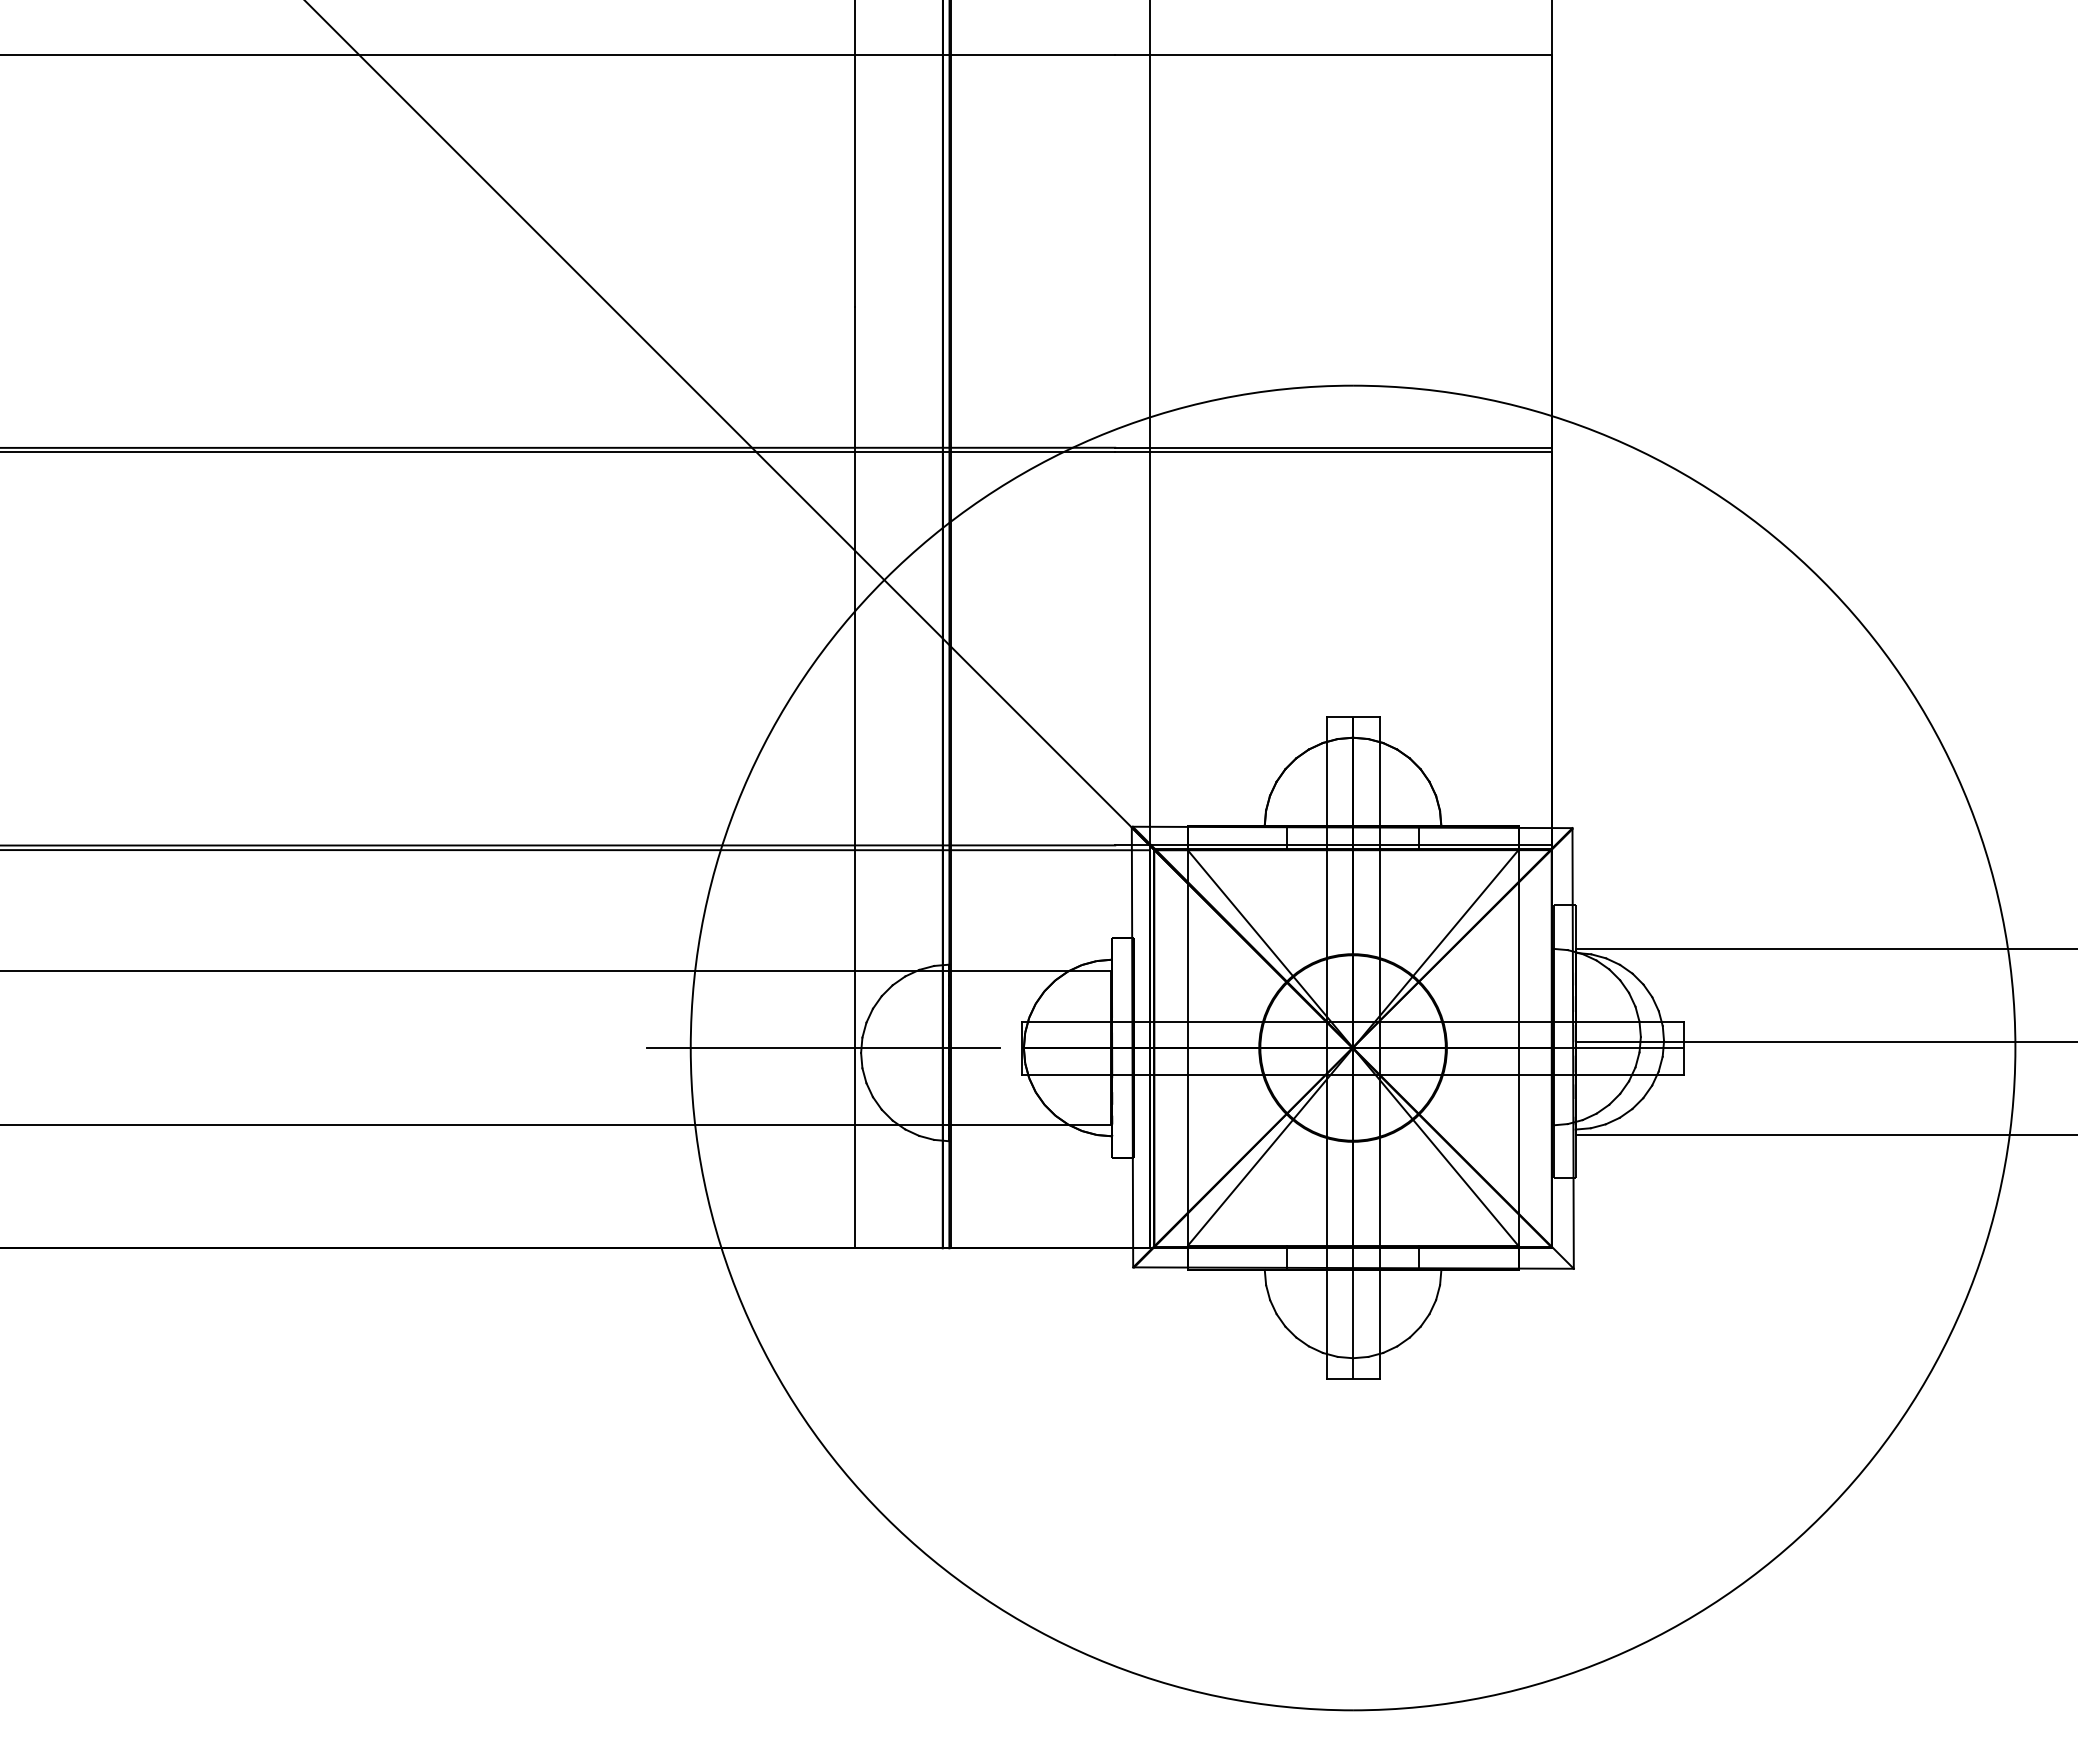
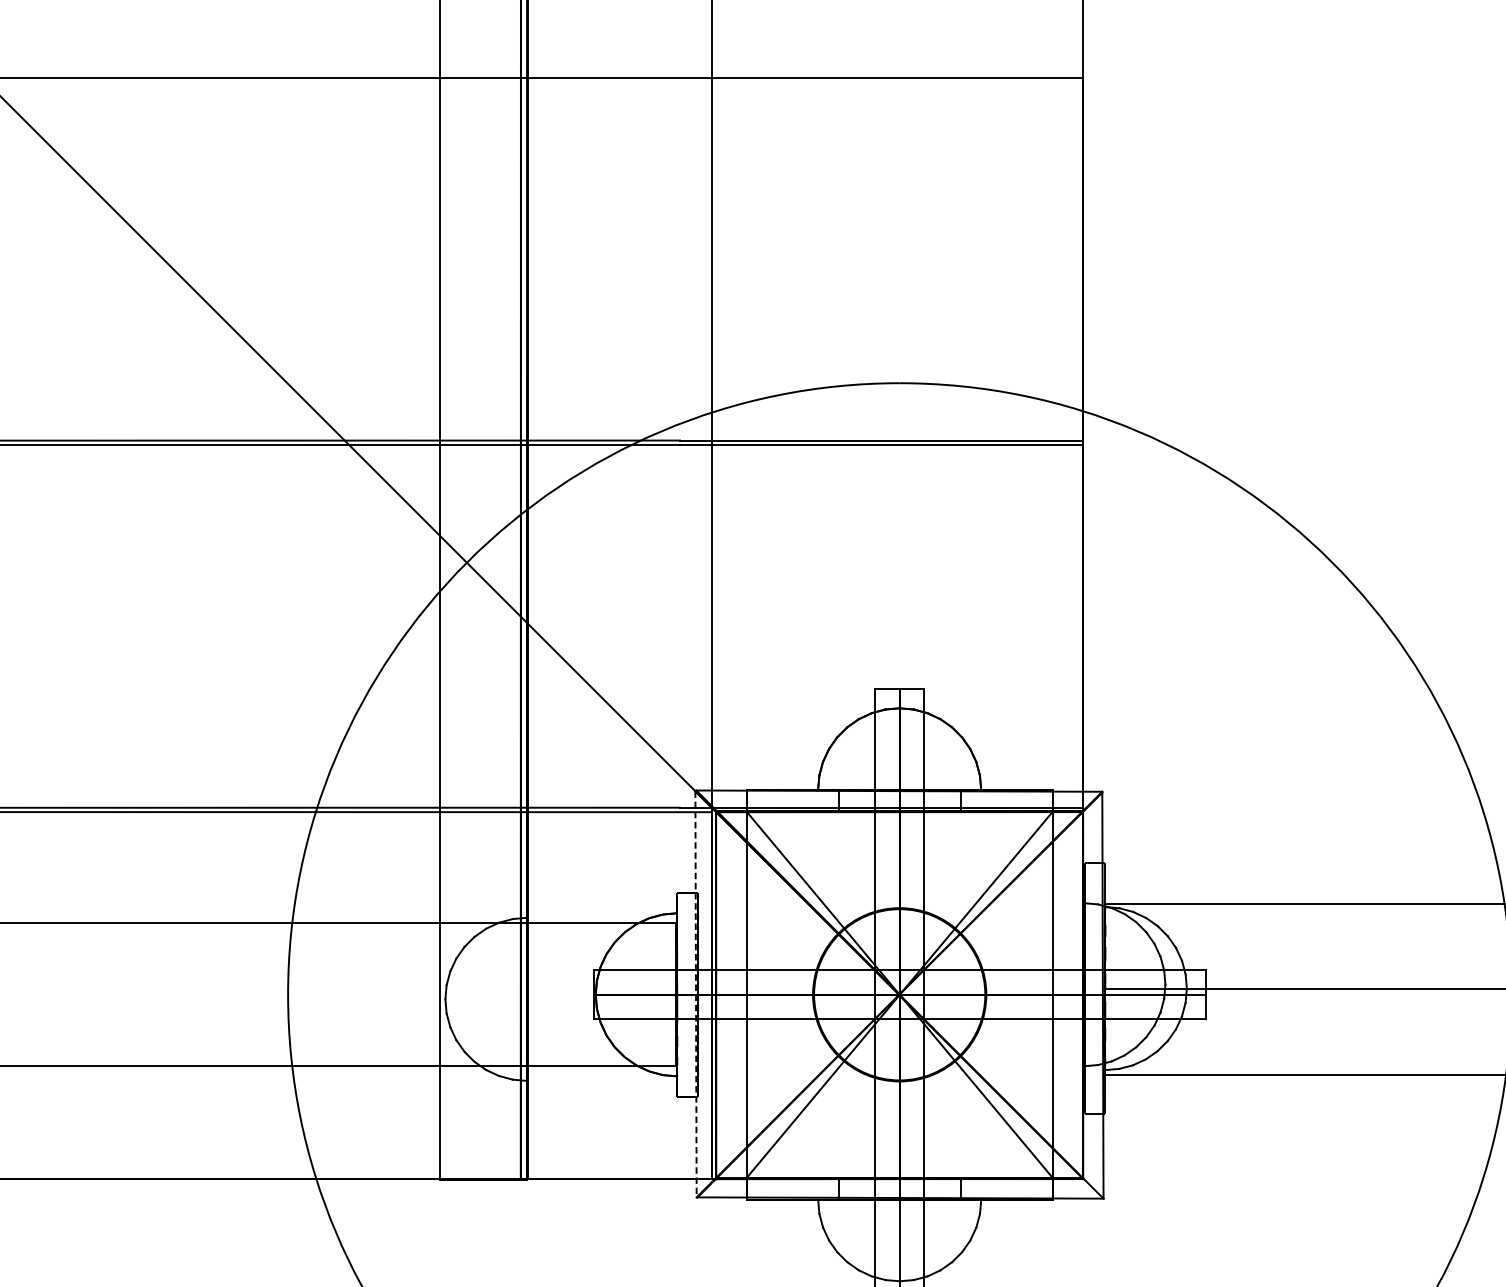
line: (1132, 1047) -> (696, 994), solid -> dashed
line: (822, 1048) -> (409, 995), removed

